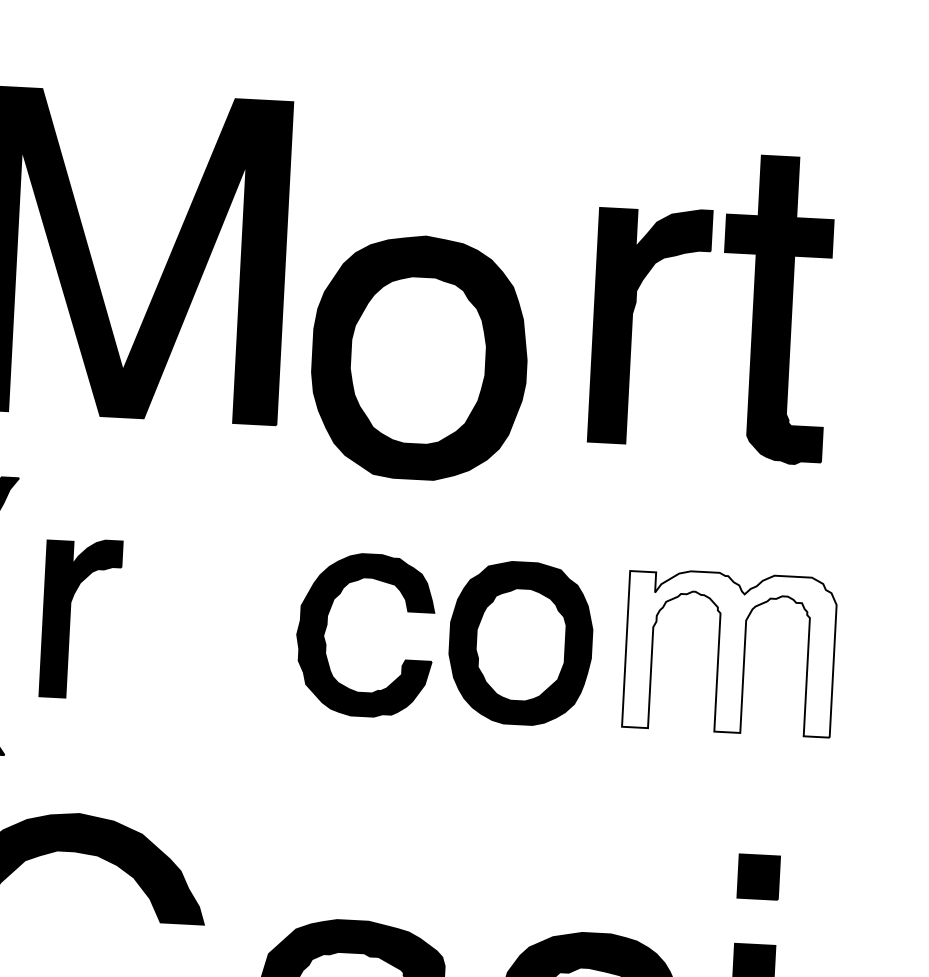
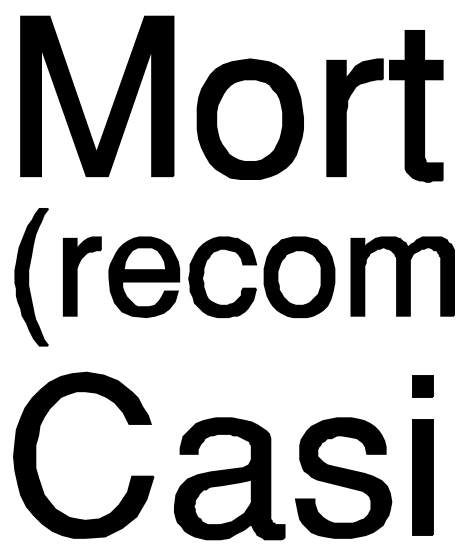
part: (418, 356) -> (249, 118), moved
part: (206, 625) -> (144, 276), added
fill: (729, 652) -> (402, 276), added

